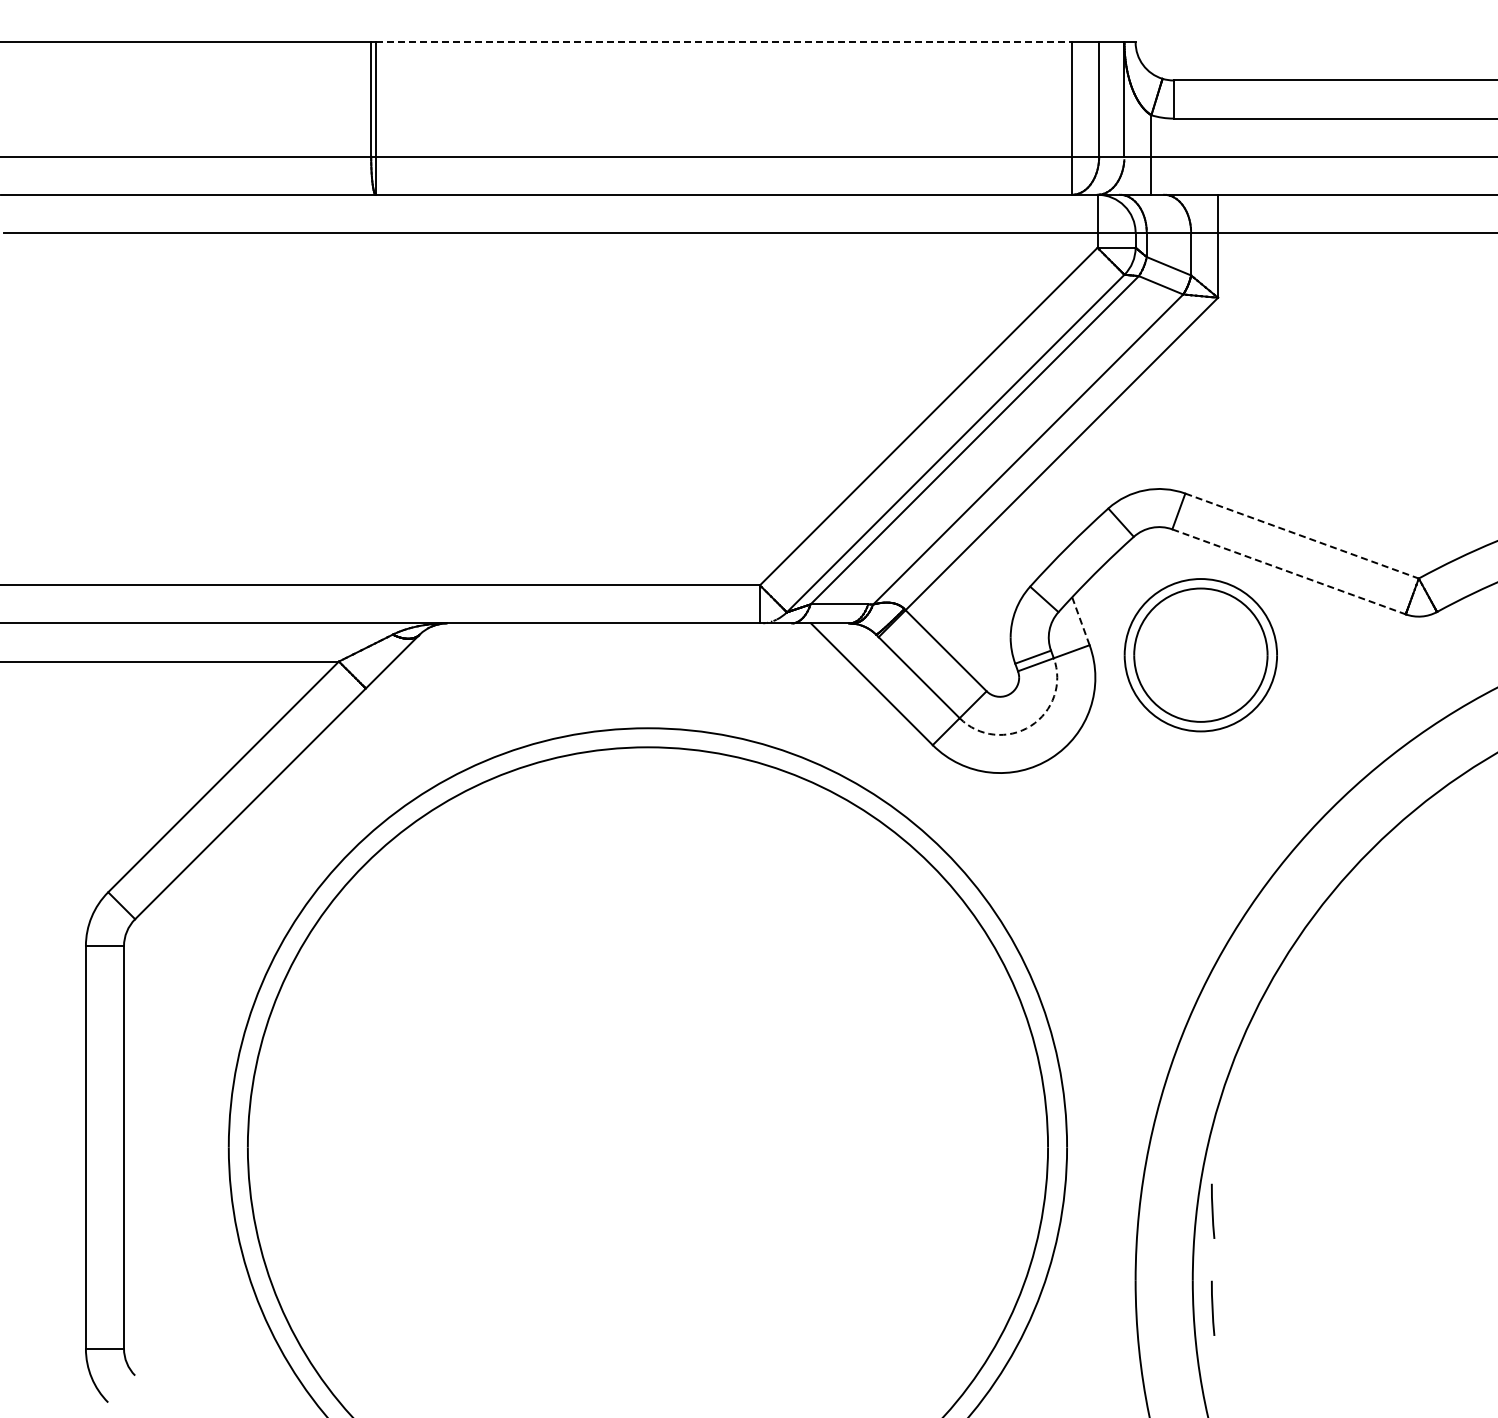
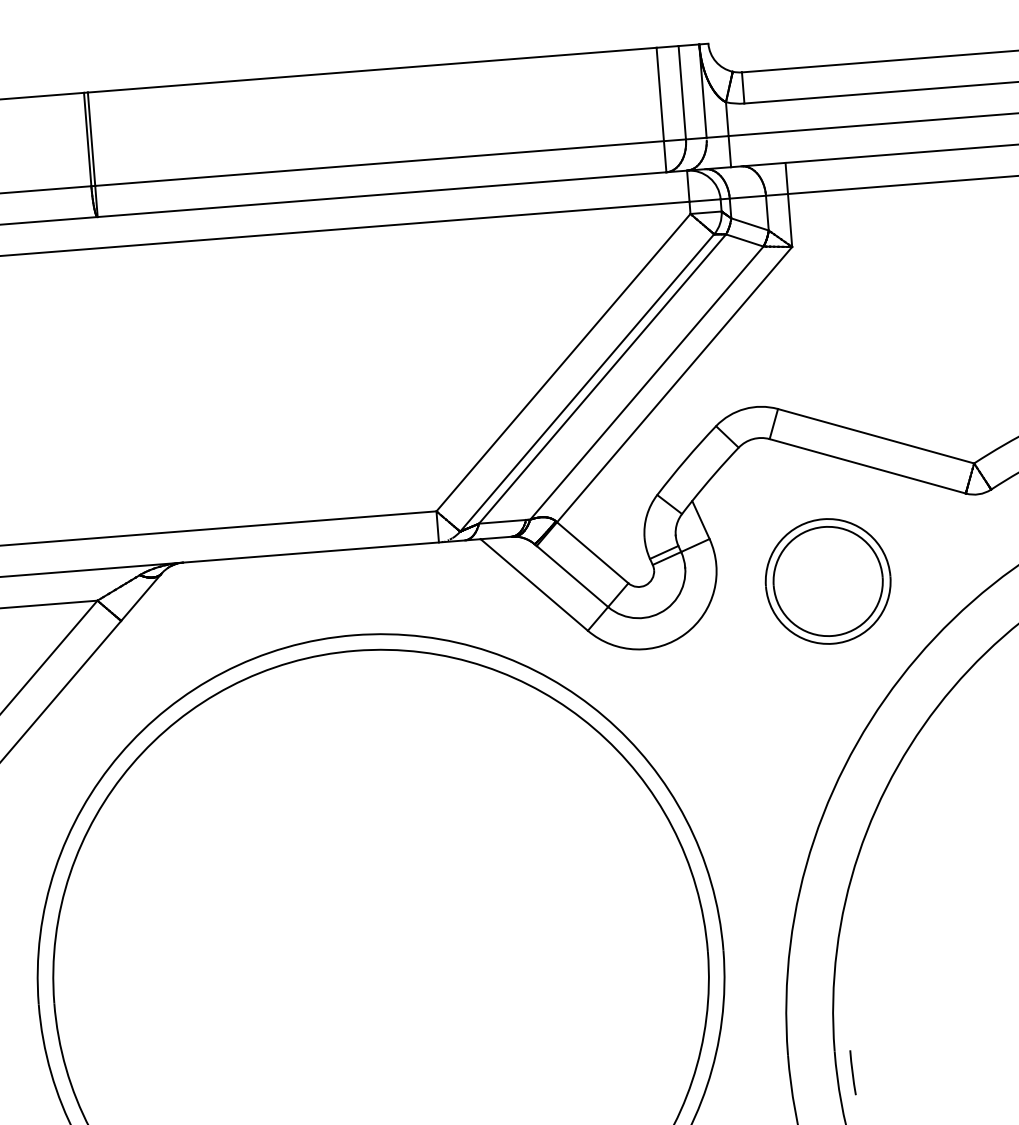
line: (724, 42) -> (372, 70), dashed -> solid
line: (1302, 536) -> (876, 436), dashed -> solid
line: (1289, 572) -> (868, 466), dashed -> solid
line: (1080, 621) -> (700, 520), dashed -> solid
part: (1200, 655) -> (827, 581), moved
arc: (1030, 726) -> (666, 609), dashed -> solid
line: (1213, 1210) -> (847, 992), removed

